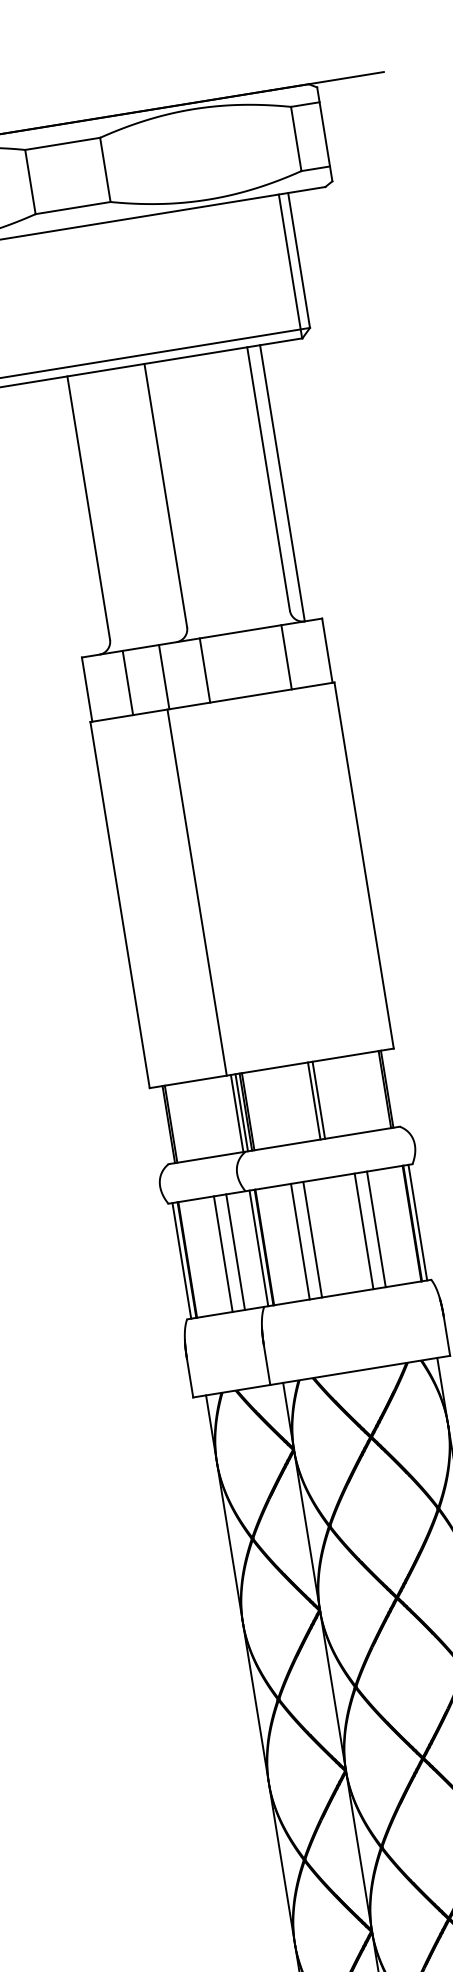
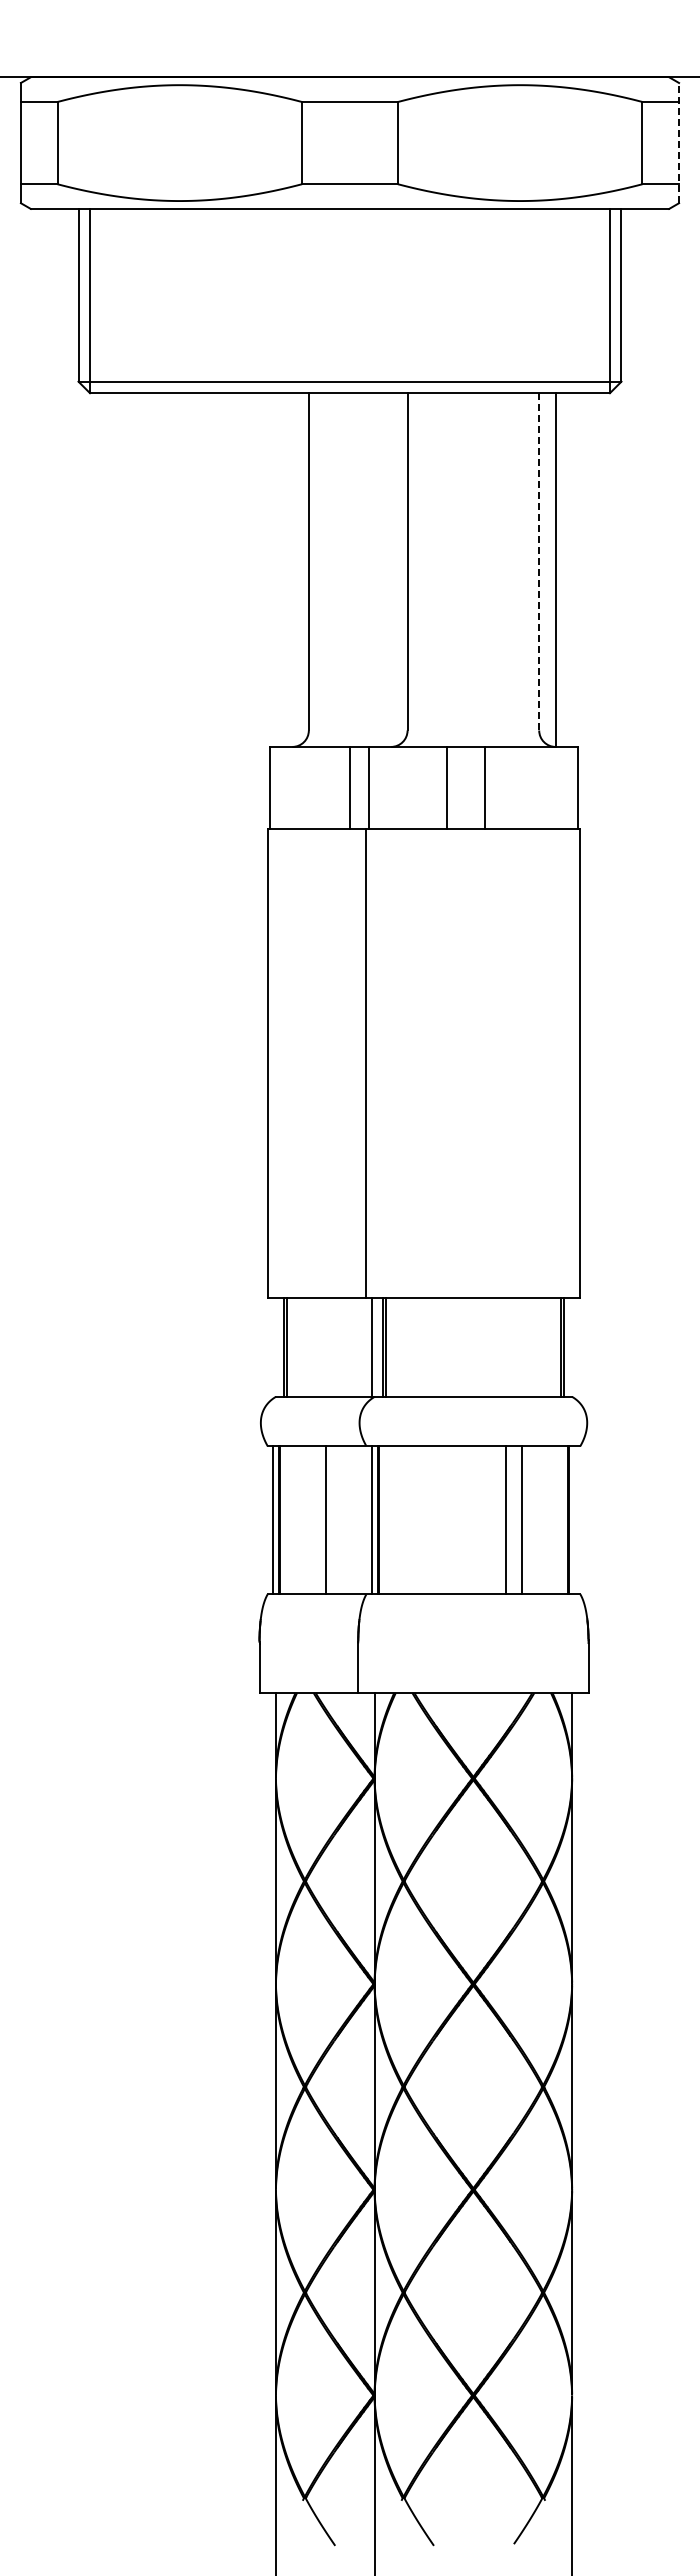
line: (325, 133) -> (679, 142), solid -> dashed
line: (268, 478) -> (539, 561), solid -> dashed
line: (286, 656) -> (484, 787), moved
line: (205, 670) -> (447, 787), moved
line: (127, 682) -> (350, 787), moved
line: (318, 1100) -> (476, 1347), removed
line: (314, 1101) -> (470, 1347), removed
line: (241, 1112) -> (377, 1347), removed
line: (418, 1222) -> (575, 1520), removed
line: (312, 1239) -> (440, 1520), removed
line: (300, 1241) -> (424, 1520), removed
line: (235, 1252) -> (341, 1520), removed

